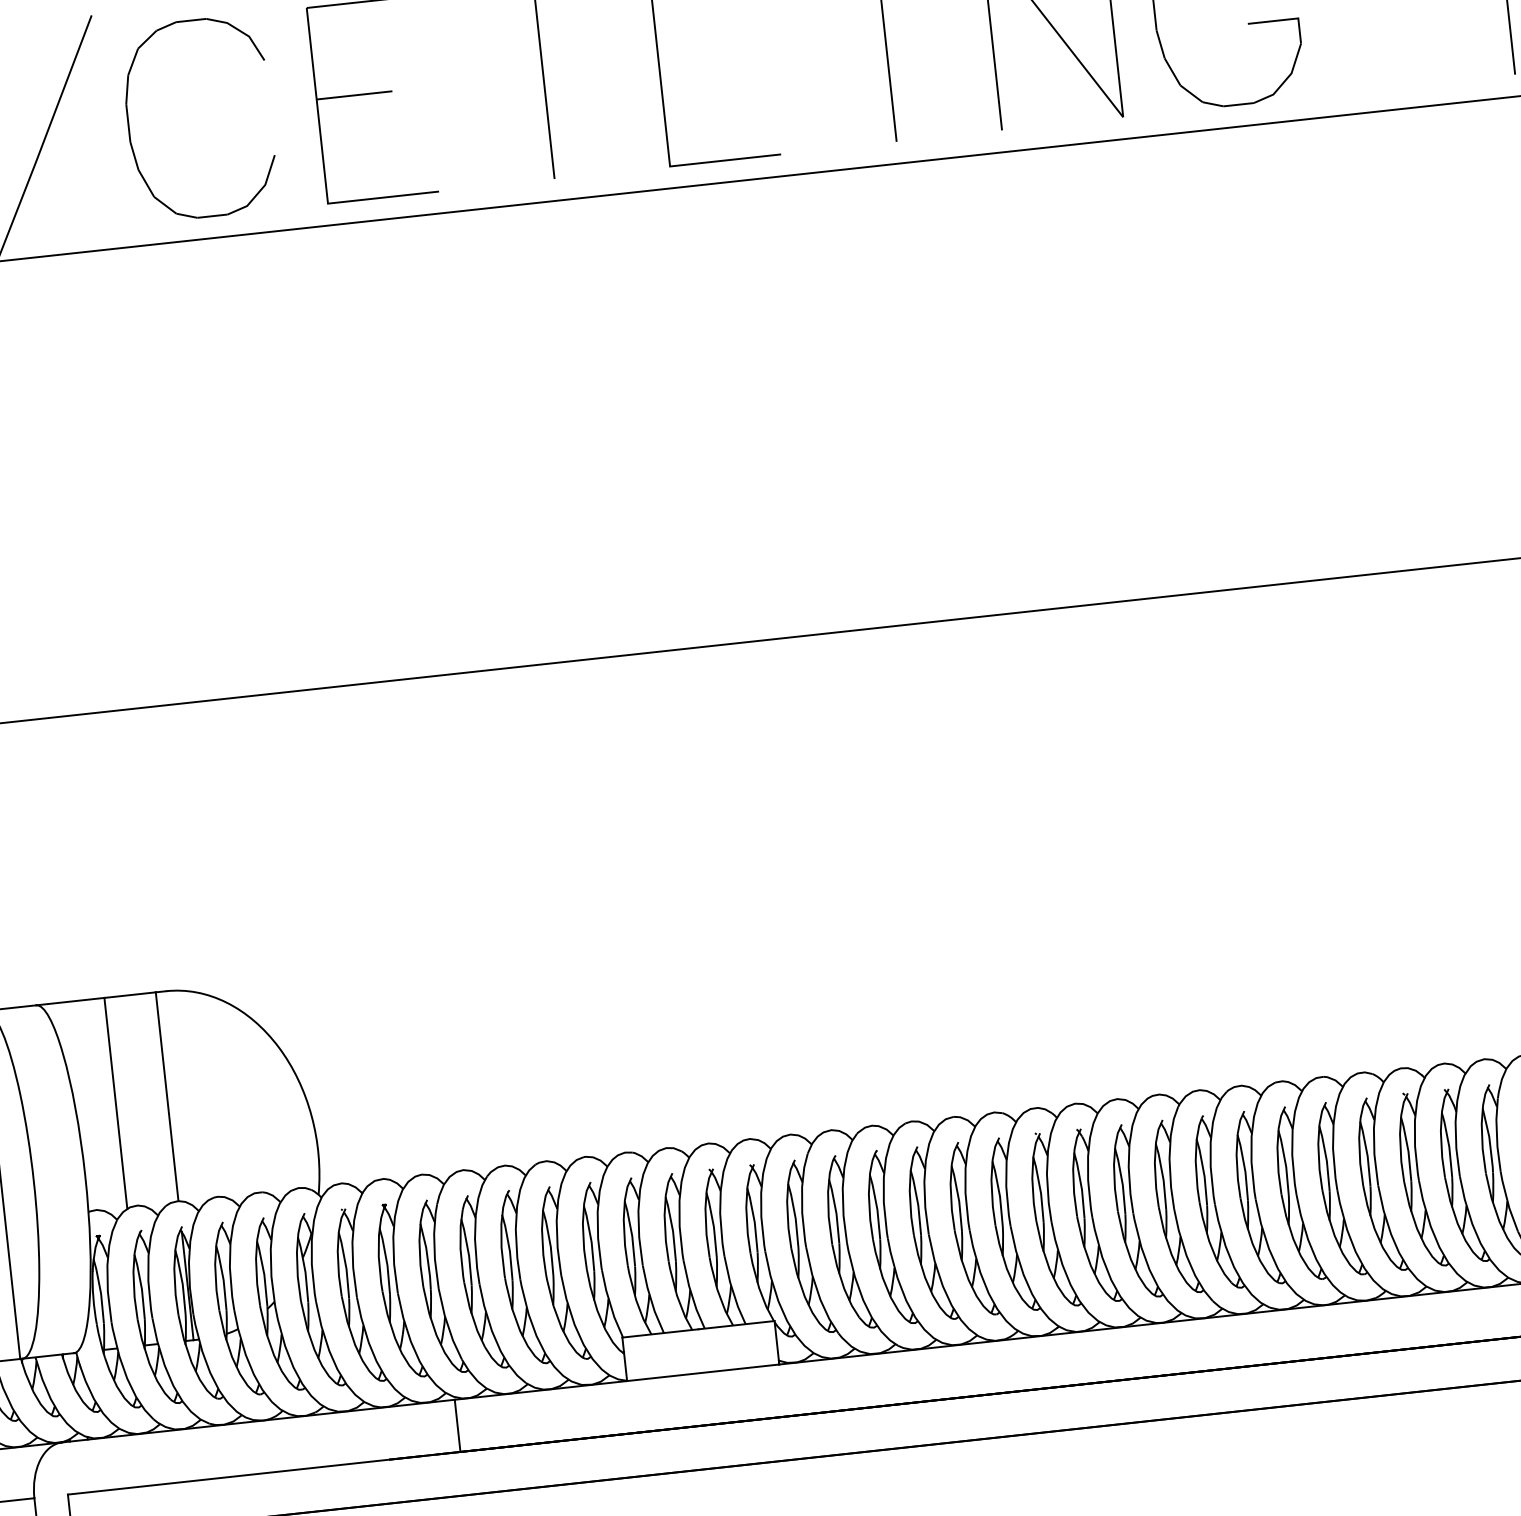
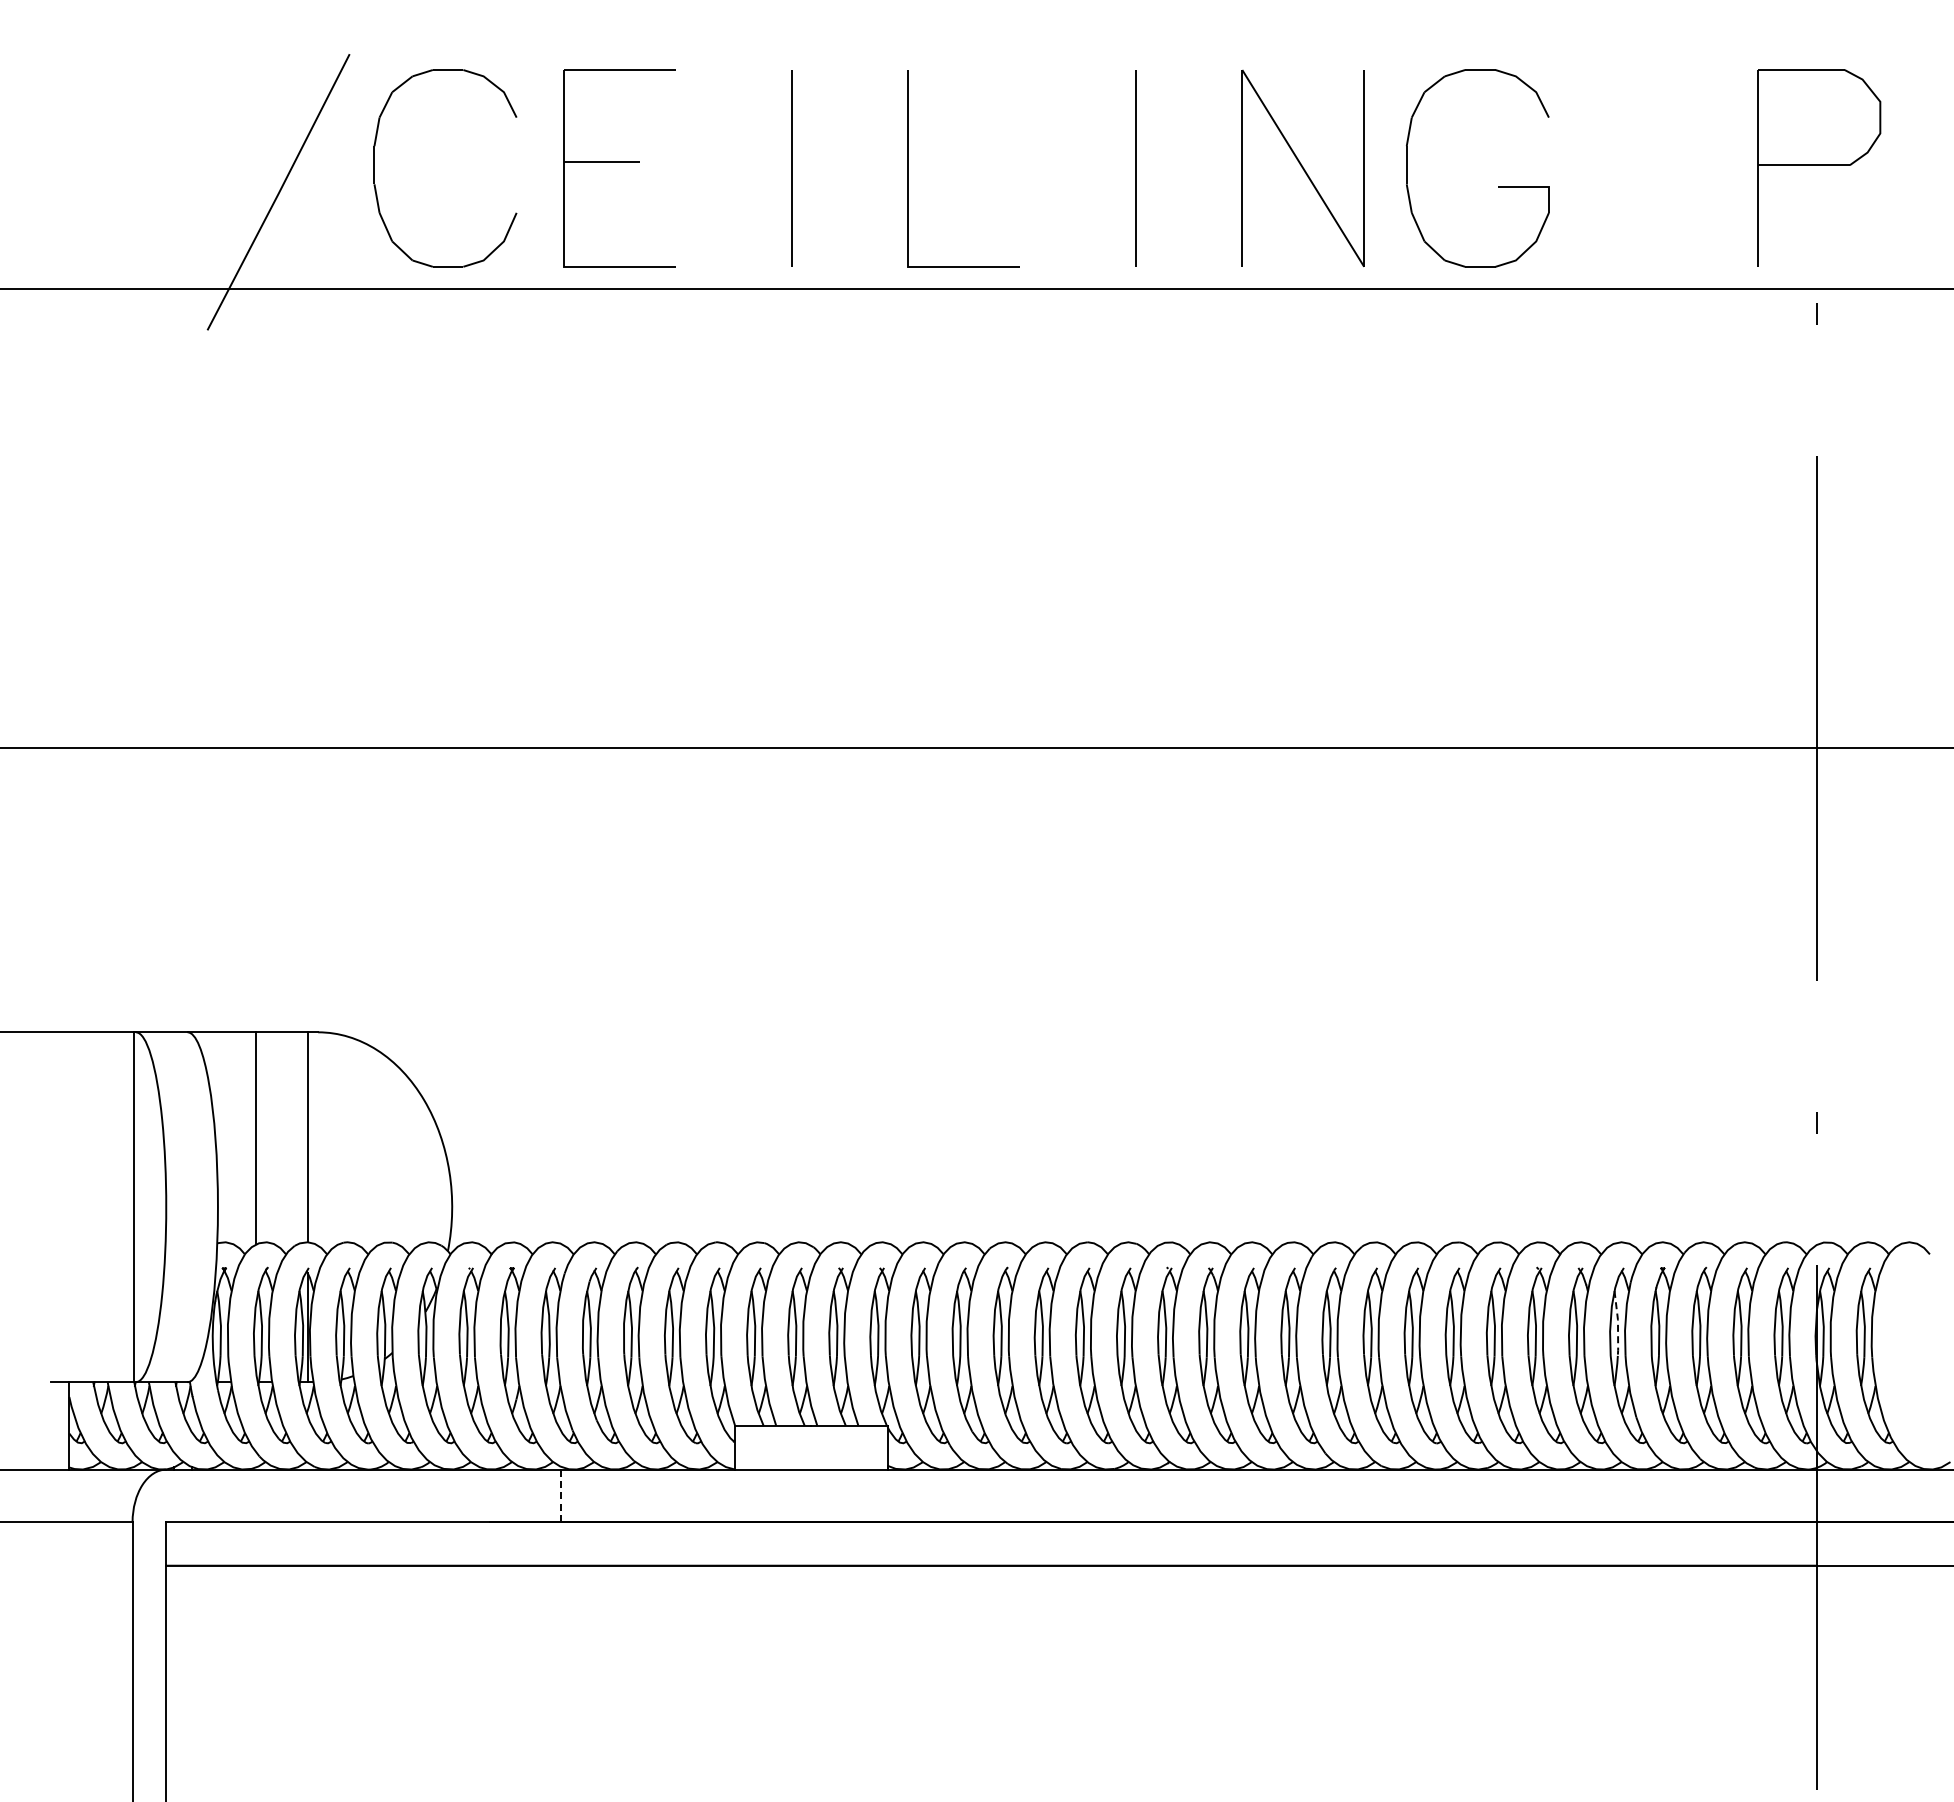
line: (1489, 1140) -> (1617, 1323), solid -> dashed
line: (458, 1426) -> (561, 1496), solid -> dashed

